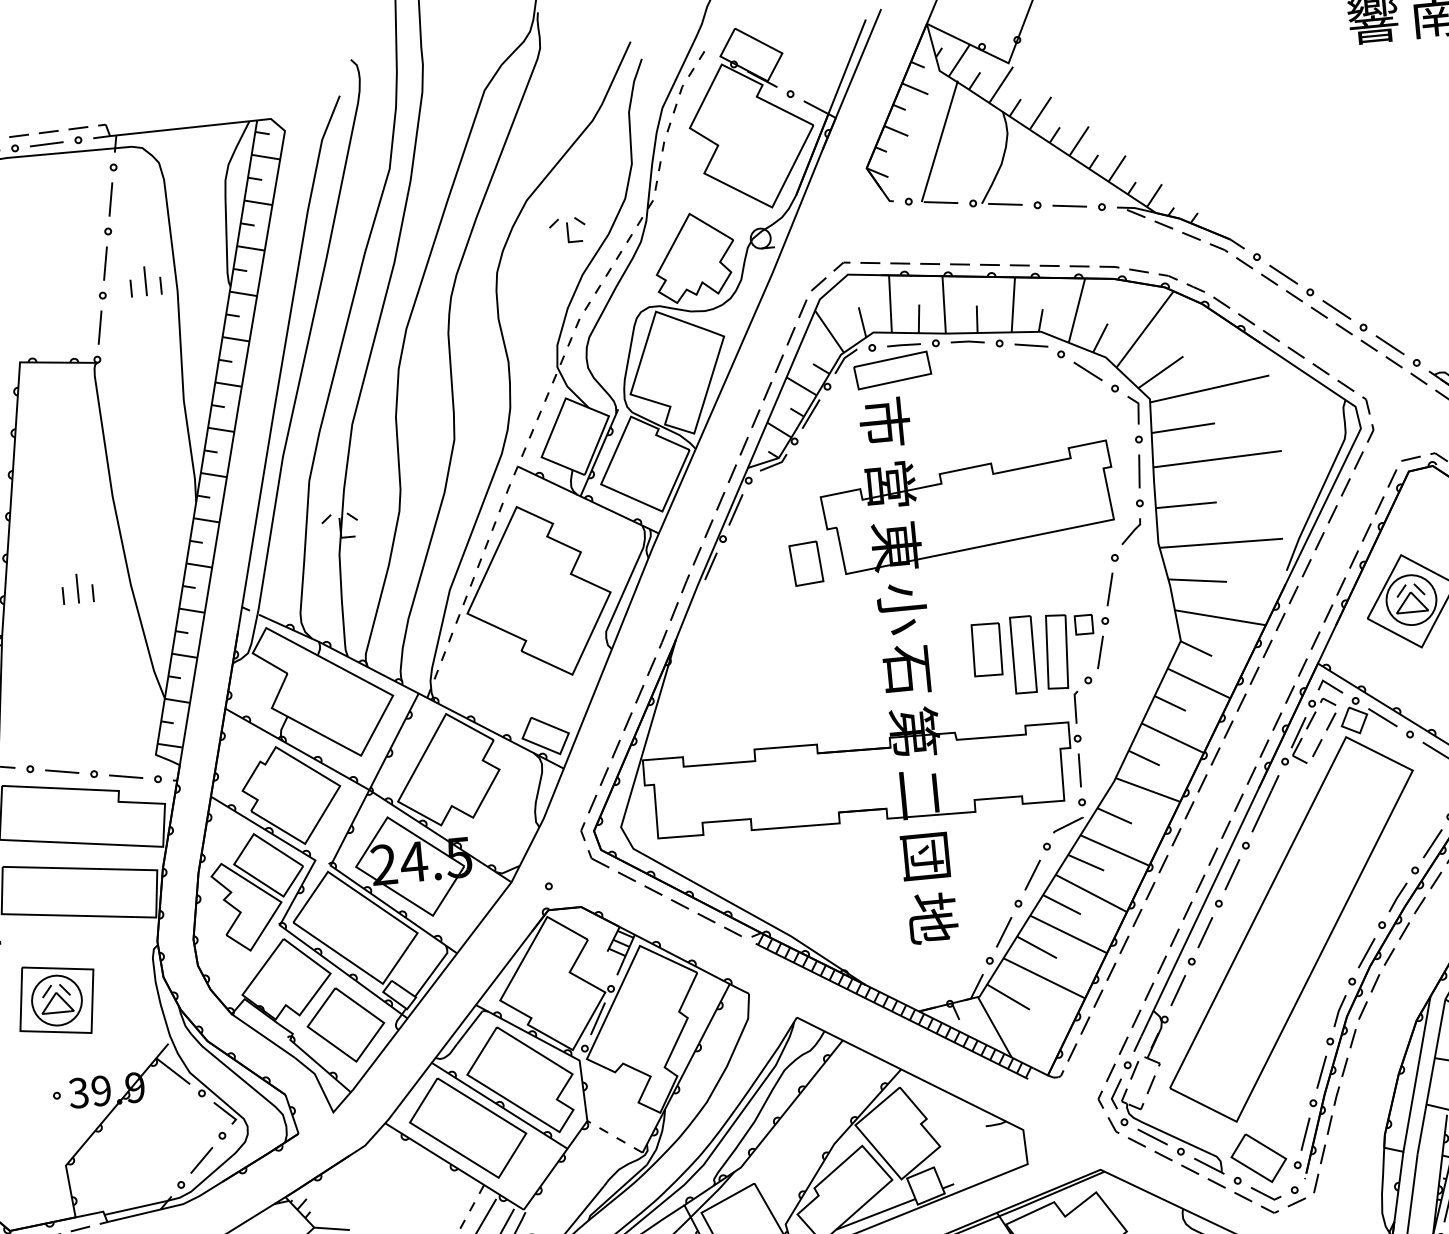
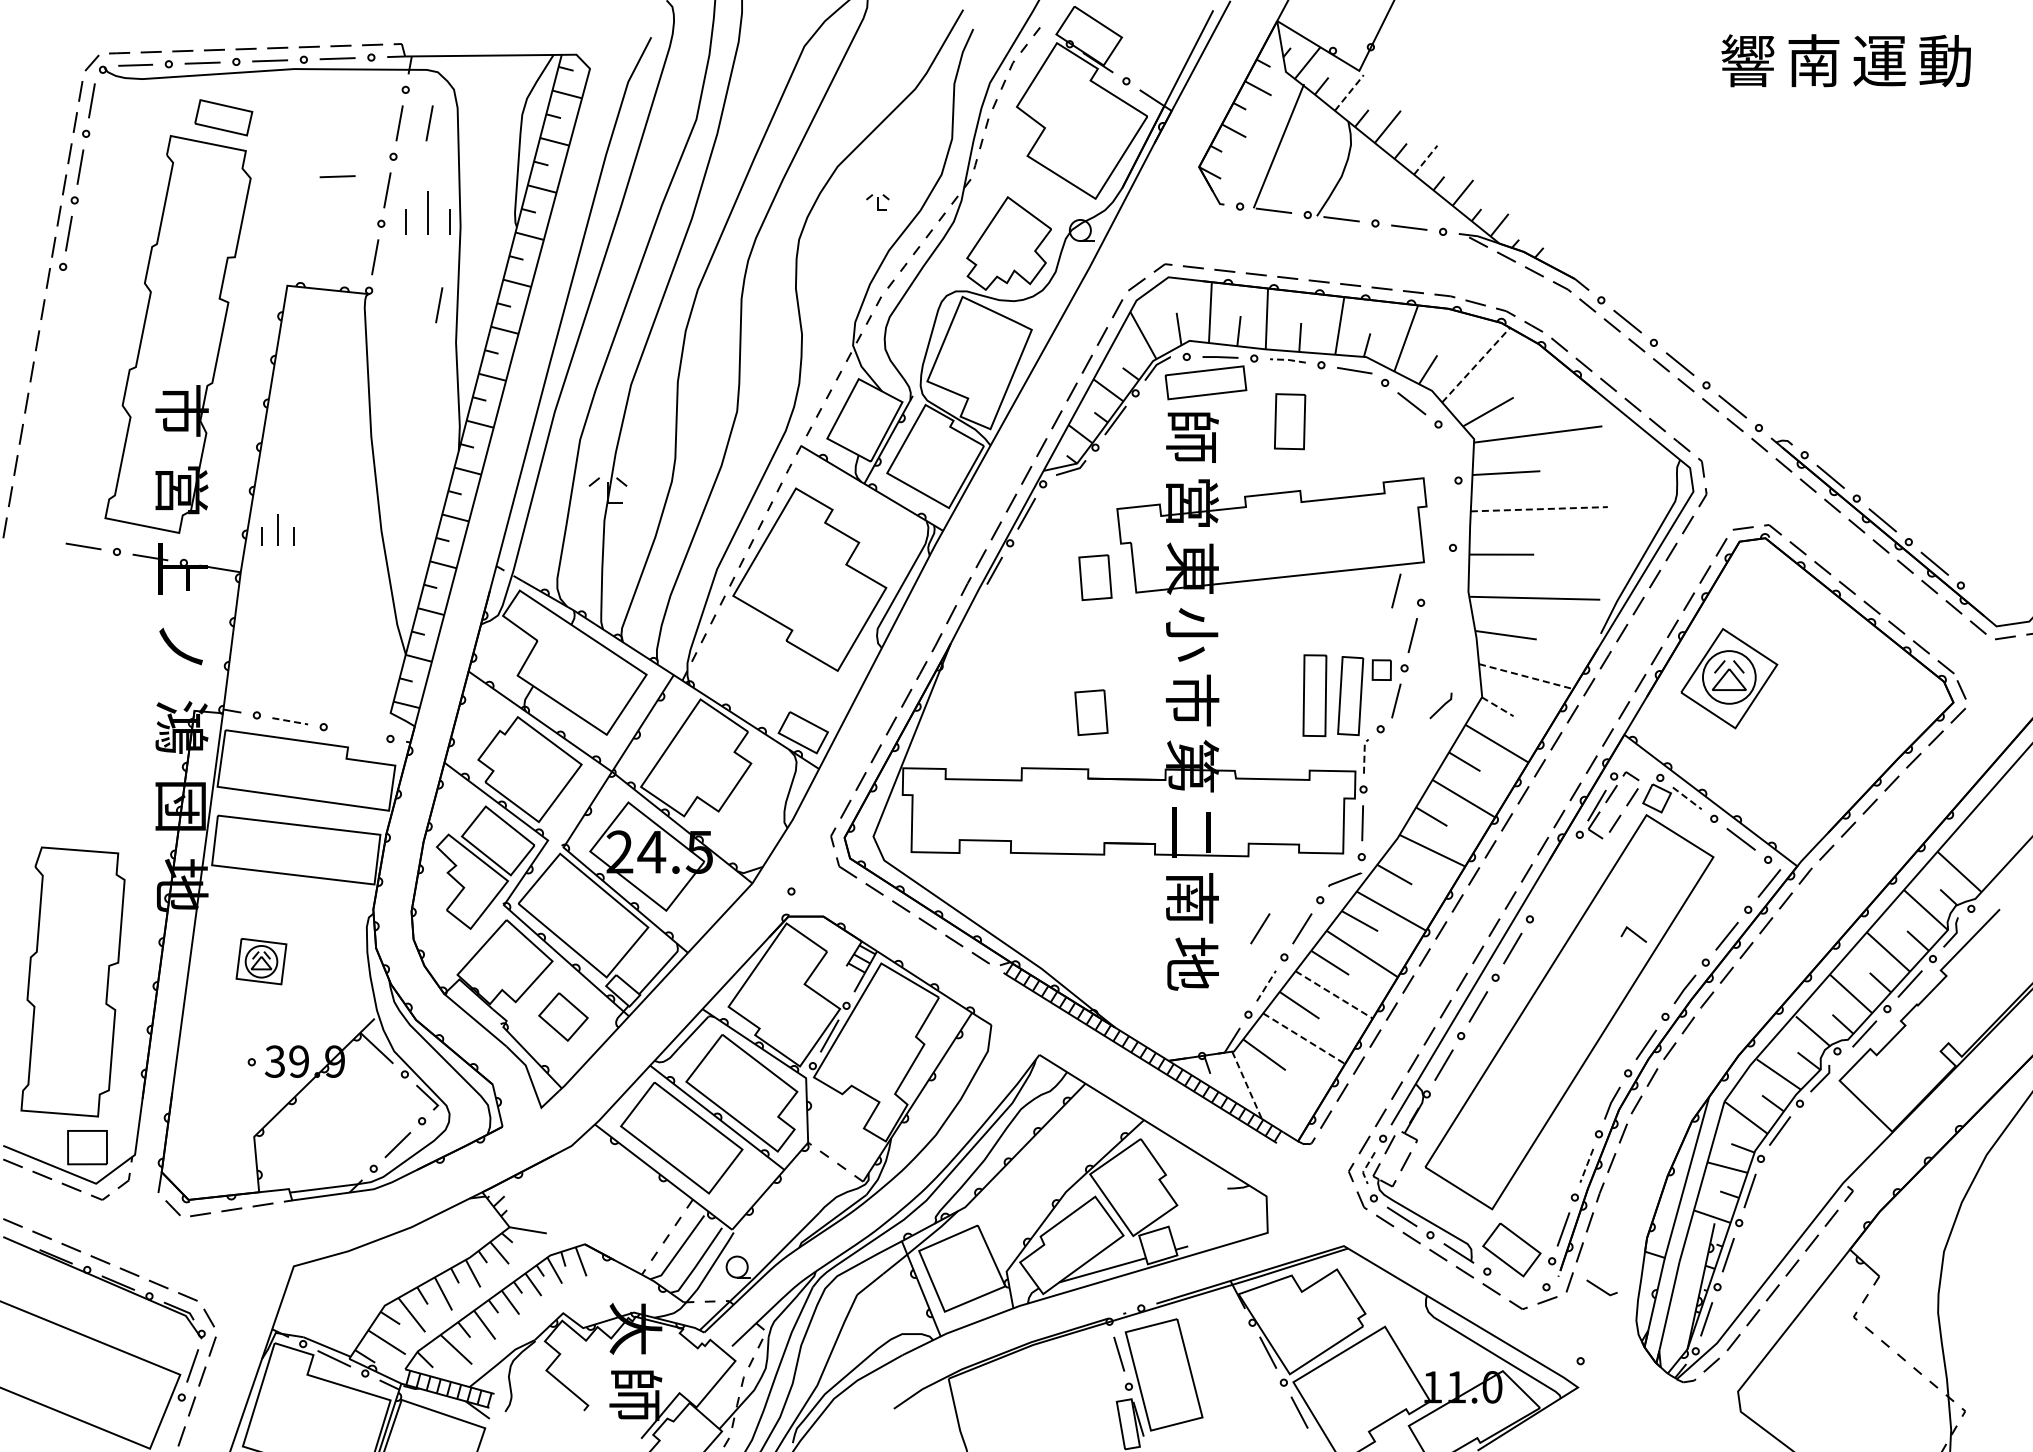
line: (1001, 84) -> (1349, 92), solid -> dashed
line: (1078, 141) -> (1425, 160), solid -> dashed
line: (139, 196) -> (429, 123), added
part: (567, 230) -> (877, 202), size x0.6
line: (57, 255) -> (337, 176), added
part: (145, 280) -> (427, 212), size x1.4
line: (1145, 328) -> (1476, 364), solid -> dashed
line: (968, 341) -> (1288, 359), solid -> dashed
line: (164, 367) -> (439, 305), added
line: (1137, 409) -> (1460, 448), removed
text: (884, 422) -> (1192, 436), 市 -> 師
line: (1217, 459) -> (1539, 509), solid -> dashed
line: (1139, 471) -> (1455, 514), removed
line: (1131, 532) -> (1441, 706), moved
line: (1090, 548) -> (1396, 590), added
part: (77, 588) -> (277, 529), moved
line: (1220, 617) -> (1526, 676), solid -> dashed
part: (987, 649) -> (1290, 421), moved
line: (1197, 649) -> (1498, 707), solid -> dashed
text: (908, 669) -> (1192, 699), 石 -> 市
line: (1329, 685) -> (1633, 933), moved
part: (814, 690) -> (1091, 712), added
line: (1075, 705) -> (1364, 754), solid -> dashed
line: (1383, 717) -> (1687, 798), solid -> dashed
line: (62, 771) -> (290, 721), solid -> dashed
line: (125, 776) -> (356, 732), removed
line: (1265, 803) -> (1554, 876), removed
text: (926, 856) -> (1192, 898), 団 -> 南
line: (993, 878) -> (1260, 928), added
line: (1004, 932) -> (1266, 986), solid -> dashed
line: (1068, 934) -> (1334, 995), solid -> dashed
line: (1044, 978) -> (1304, 1038), solid -> dashed
part: (56, 1000) -> (261, 961), size x0.6
part: (345, 1024) -> (563, 1016), size x0.6
line: (995, 1027) -> (1247, 1085), solid -> dashed
line: (1321, 1072) -> (1586, 1166), solid -> dashed
line: (1113, 1094) -> (1365, 1168), solid -> dashed
line: (1264, 1193) -> (1600, 1287), moved

